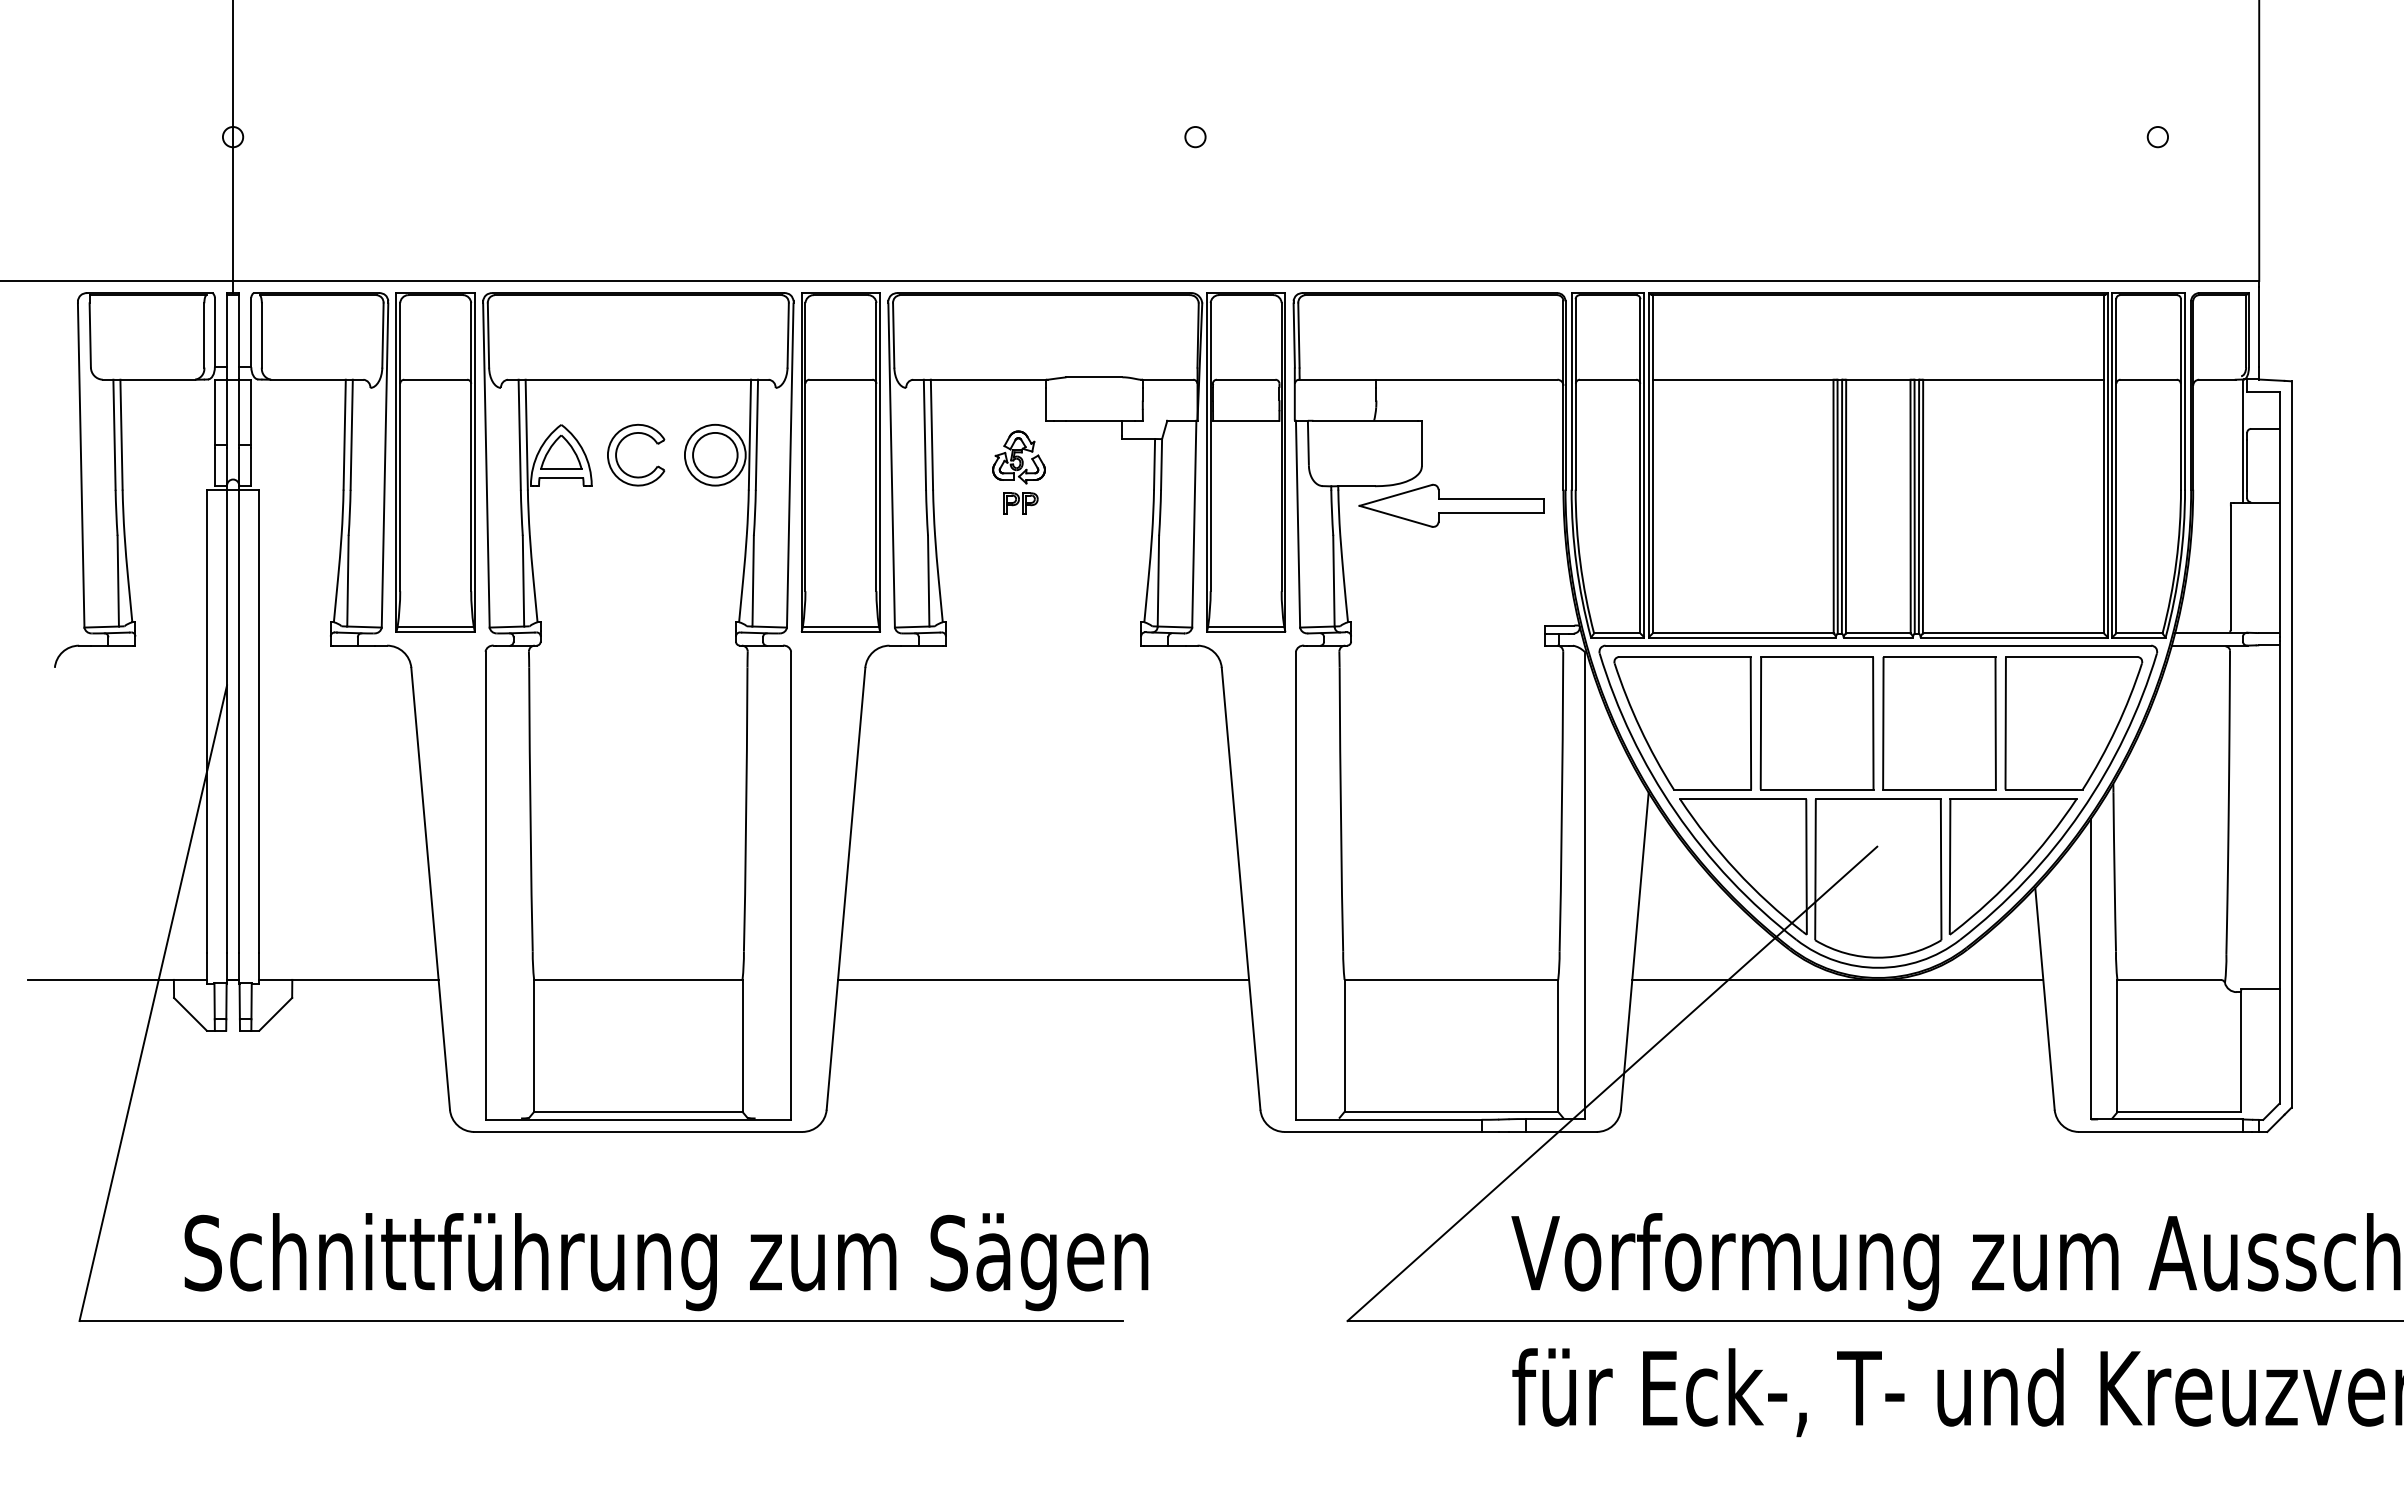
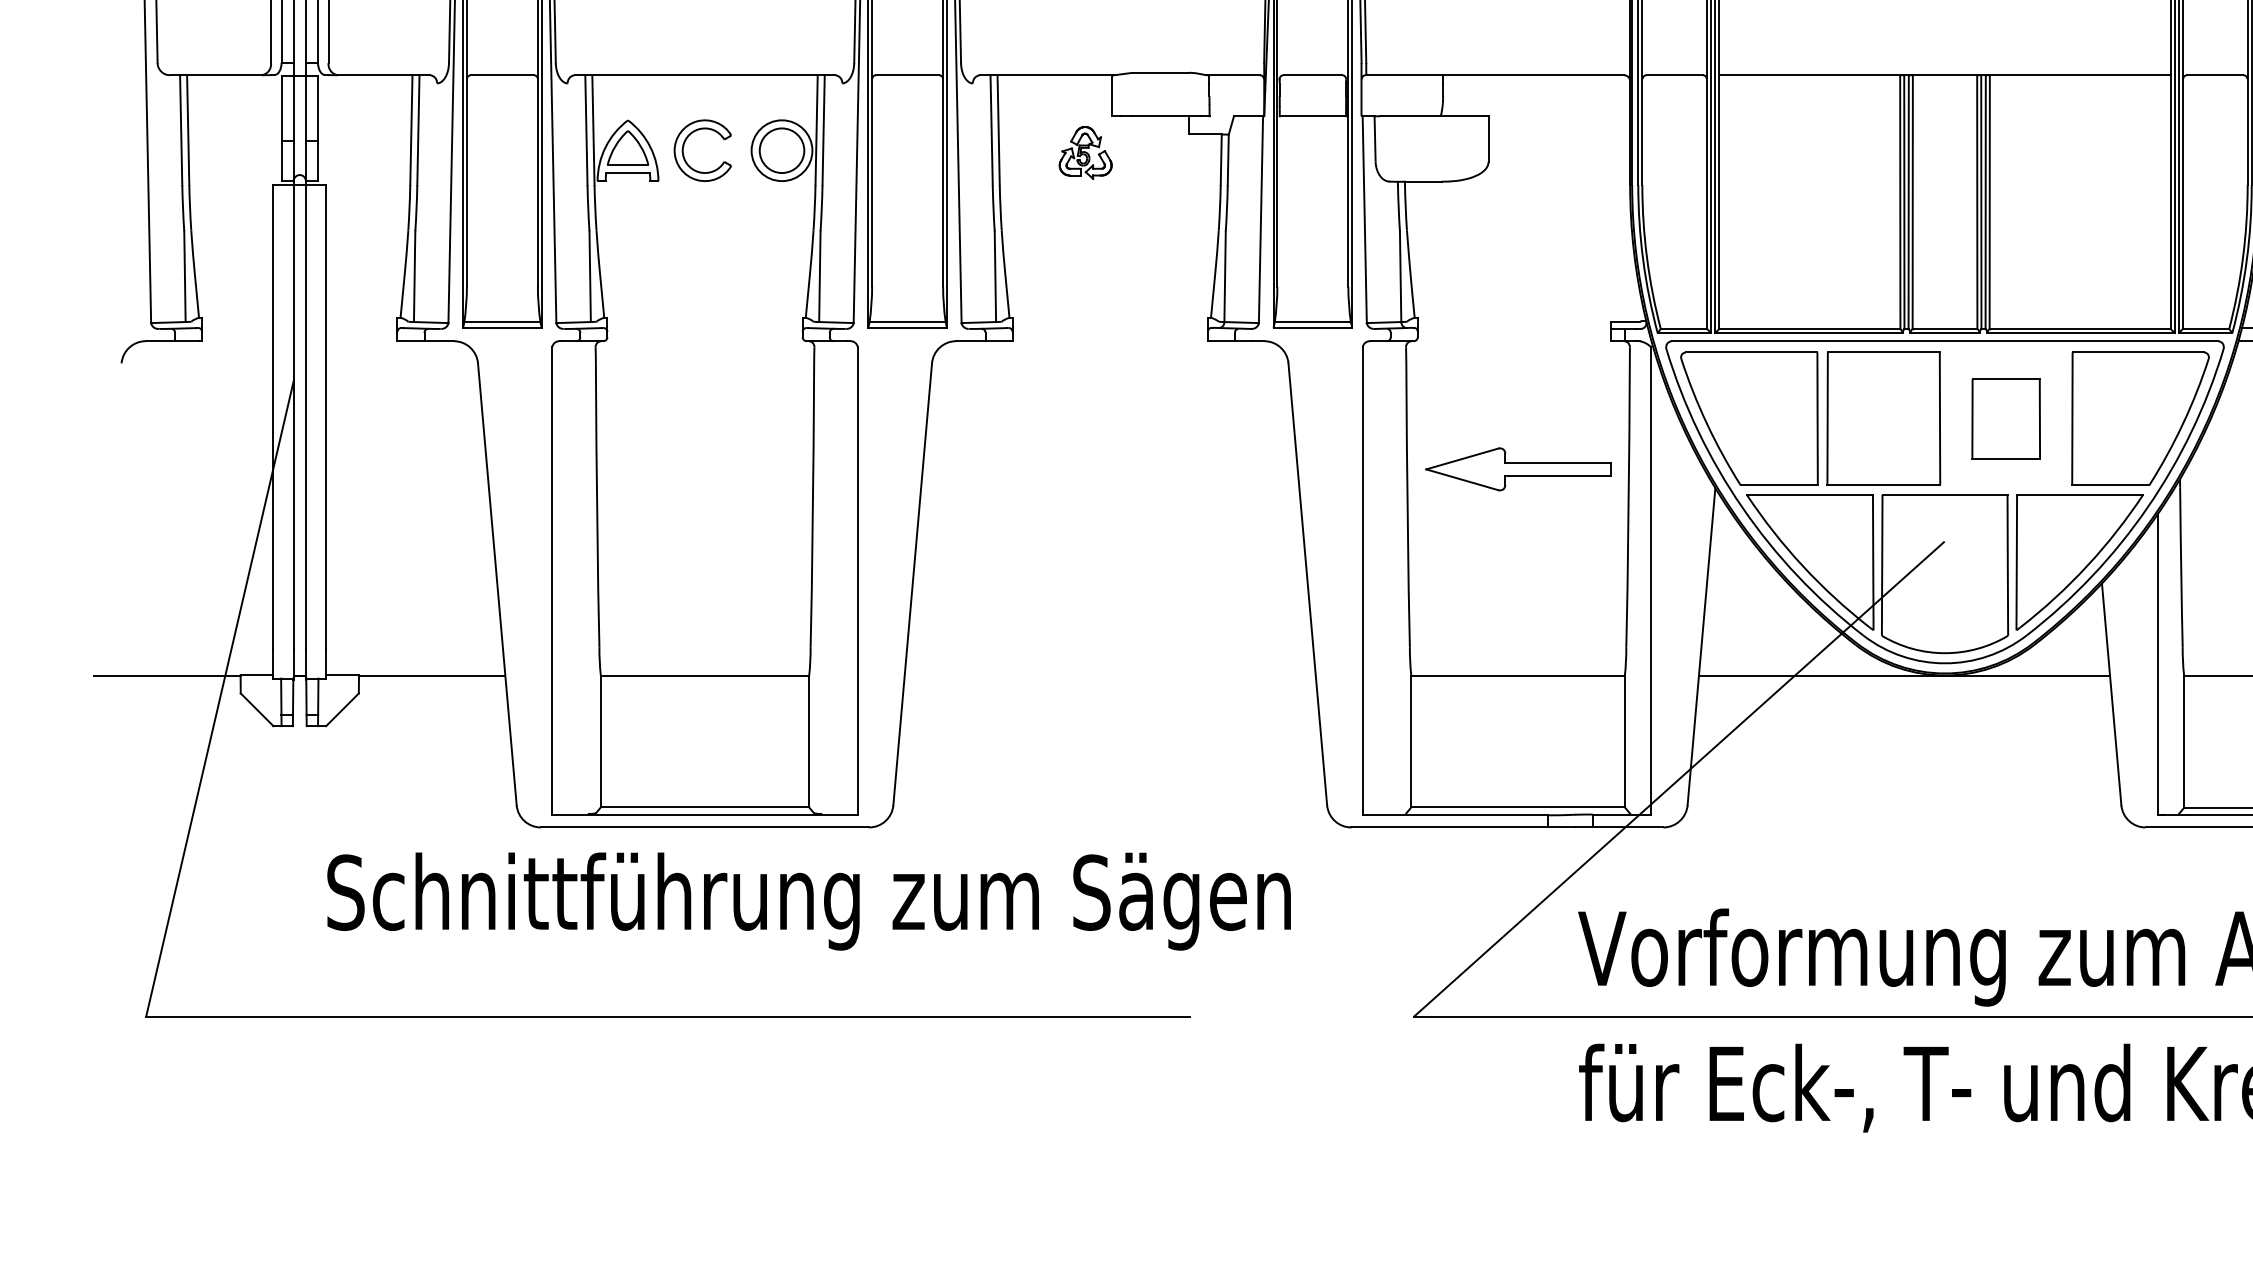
part: (1020, 503) -> (1087, 199), removed
part: (1451, 505) -> (1518, 469), moved
part: (1939, 723) -> (2006, 419), size x0.6
line: (1043, 980) -> (1110, 676), removed
text: (666, 1262) -> (809, 902), moved

